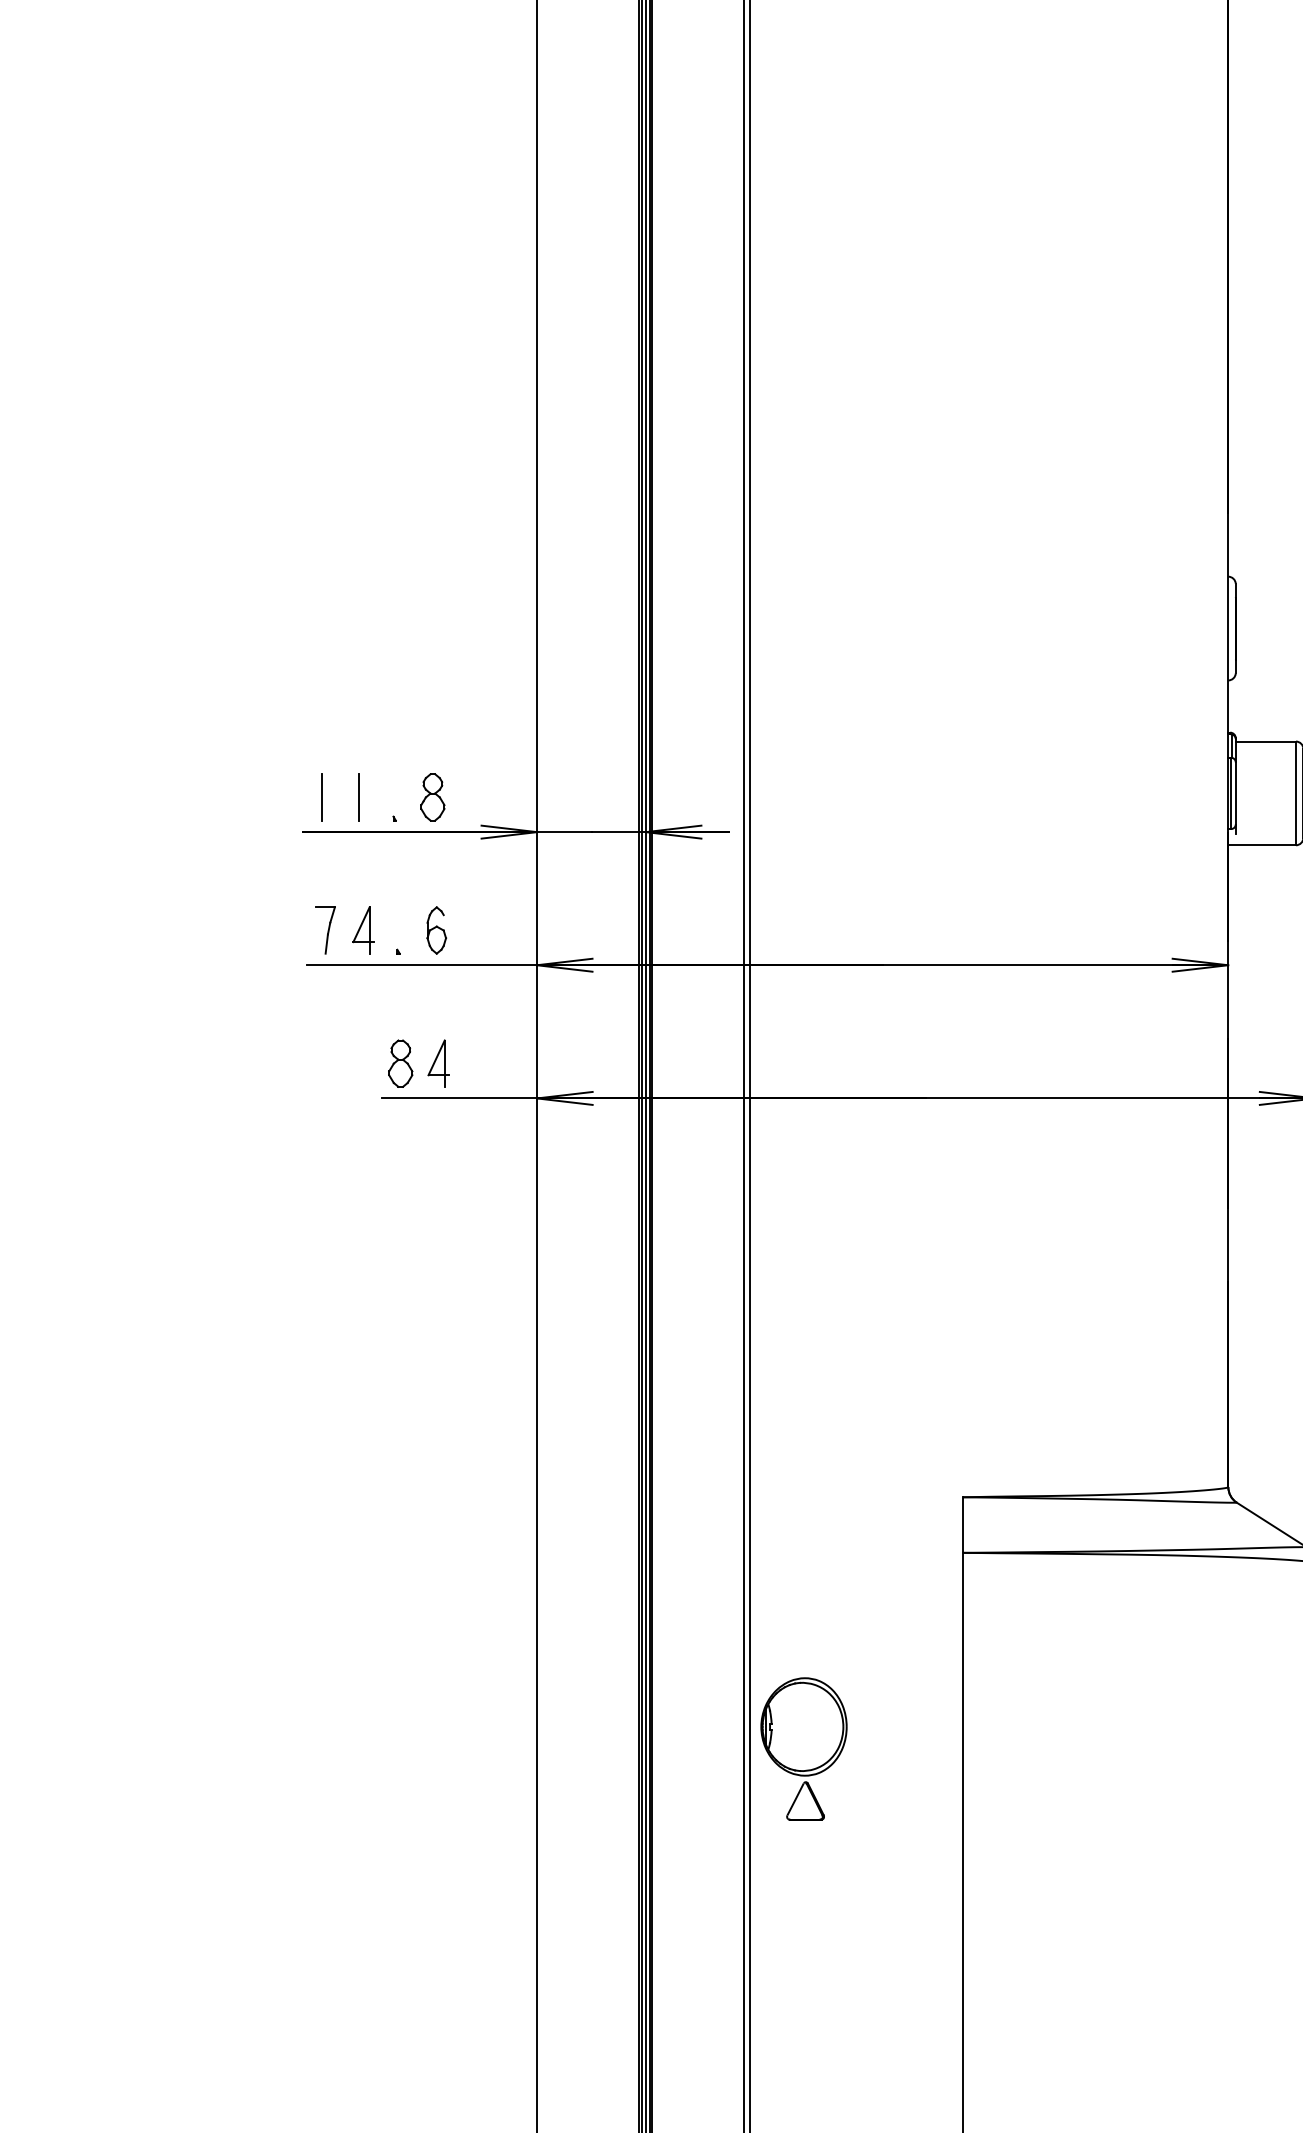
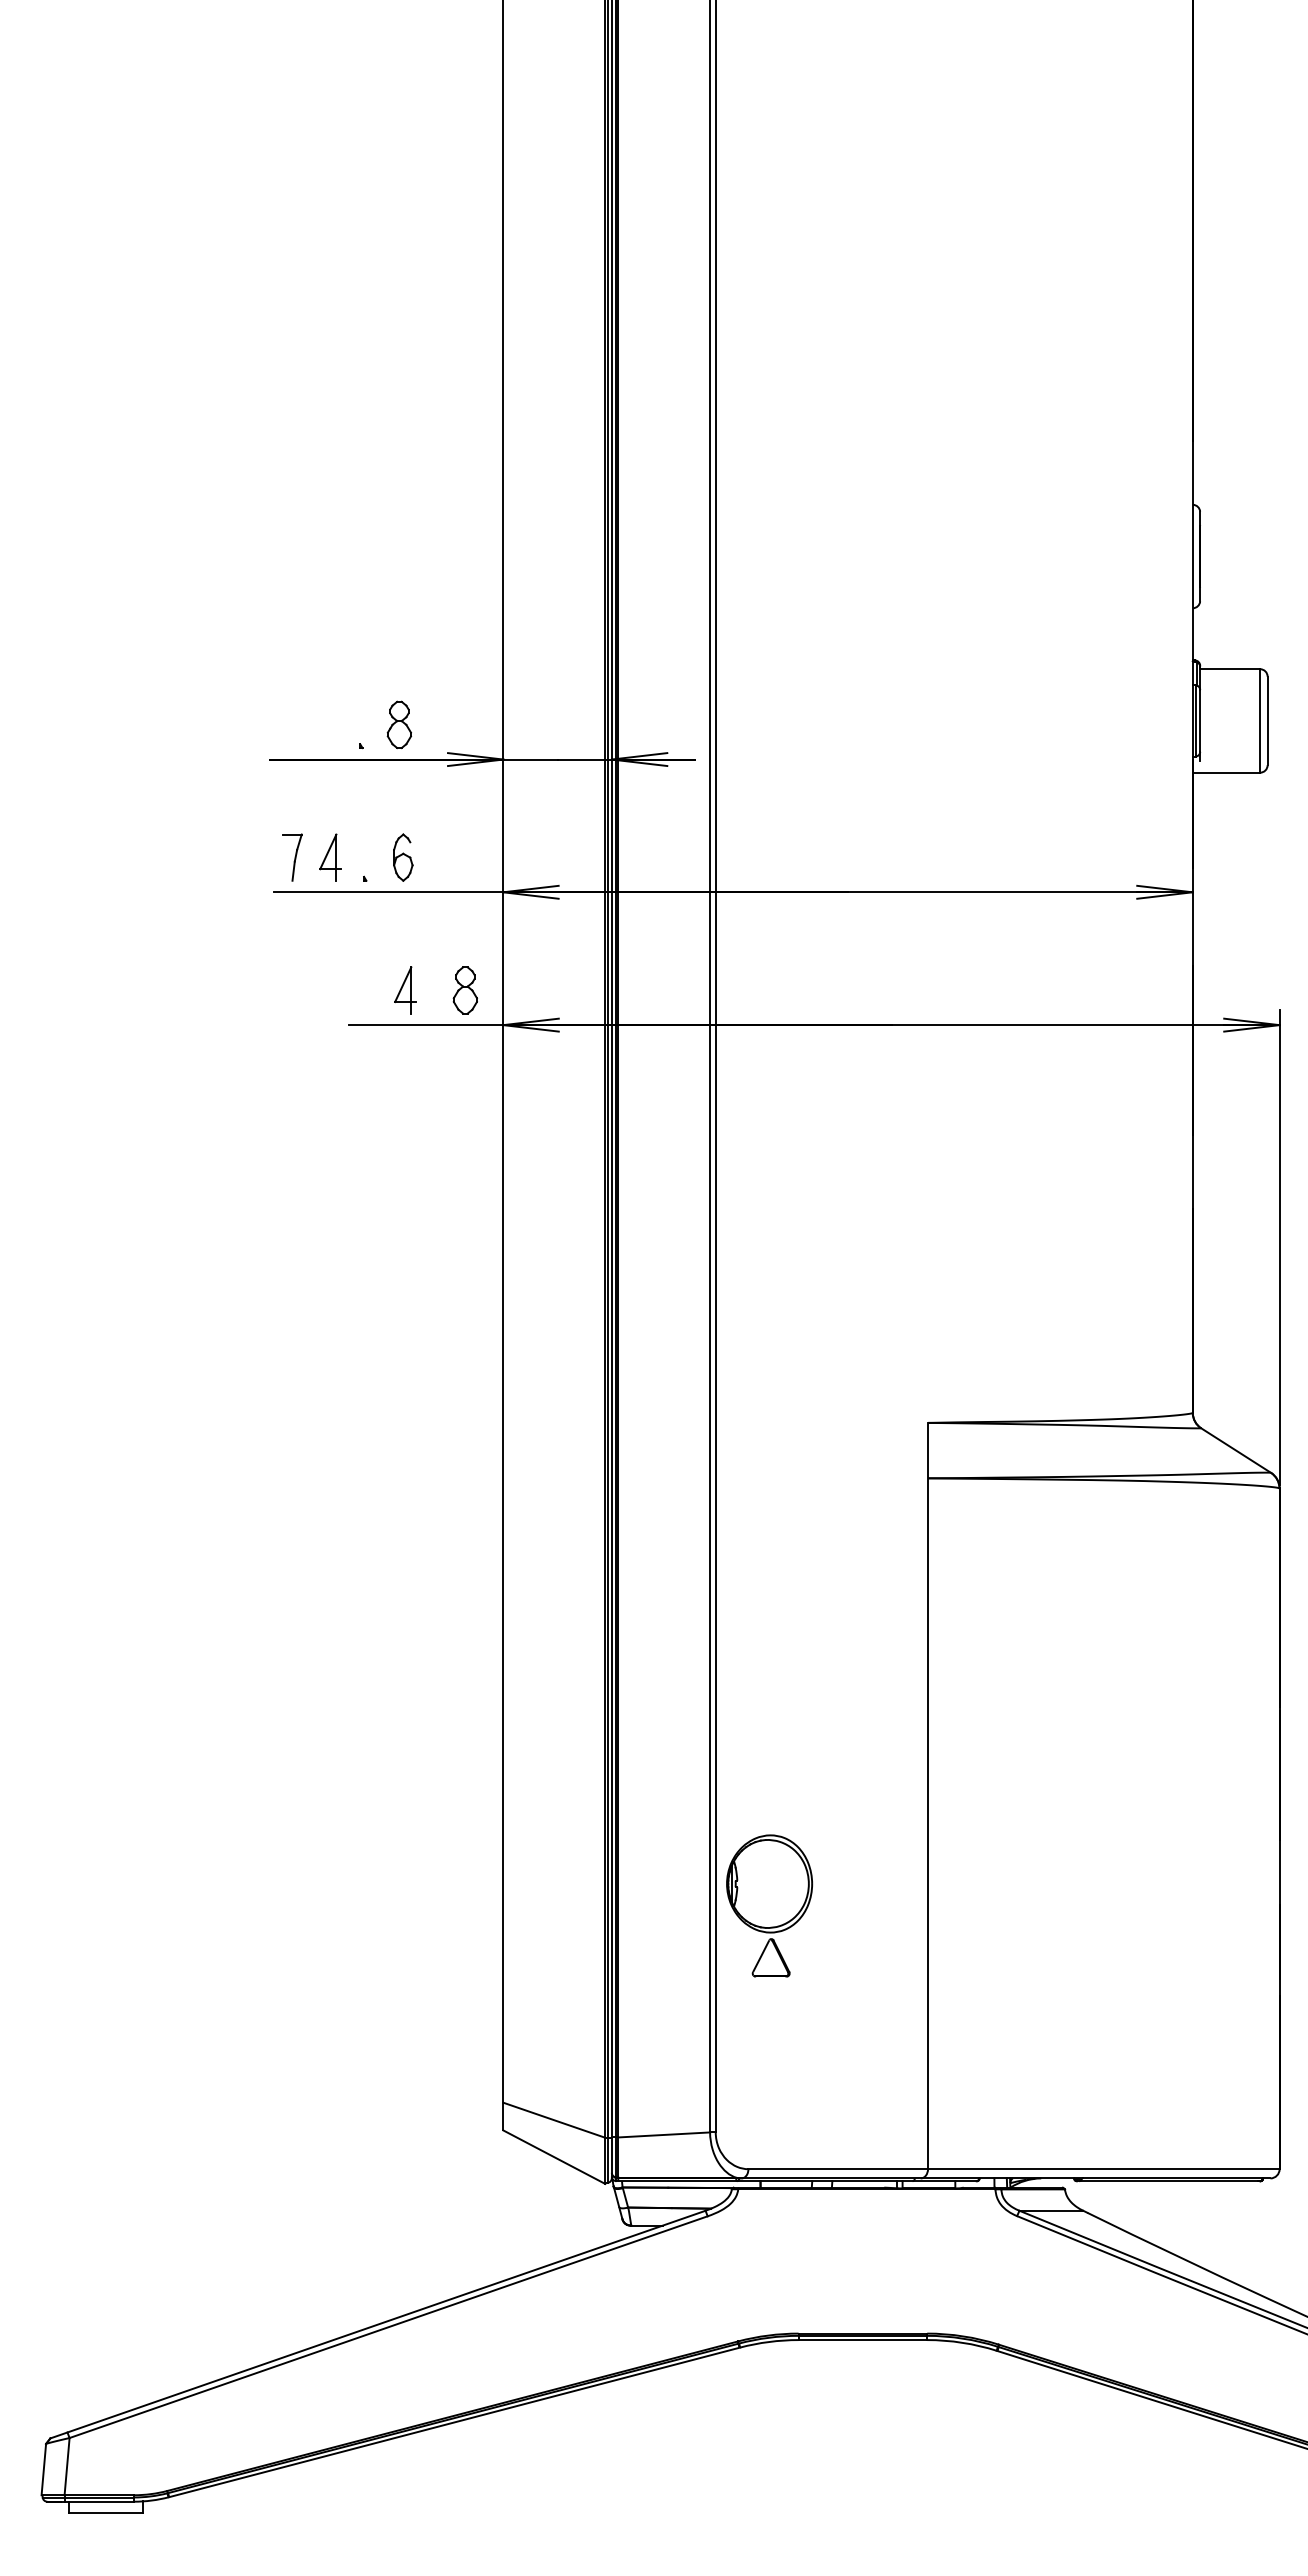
line: (321, 796) -> (288, 724), removed
line: (358, 796) -> (325, 724), removed
part: (399, 1063) -> (464, 990), moved
part: (803, 1748) -> (769, 1905), moved

